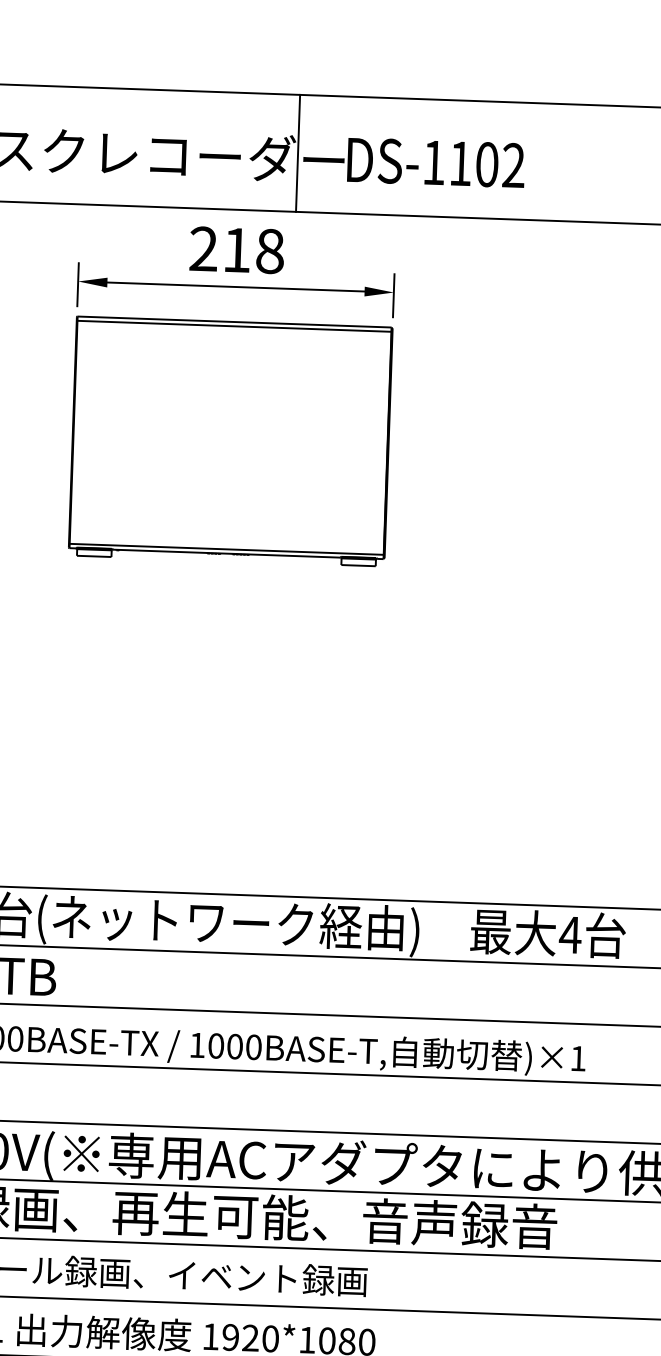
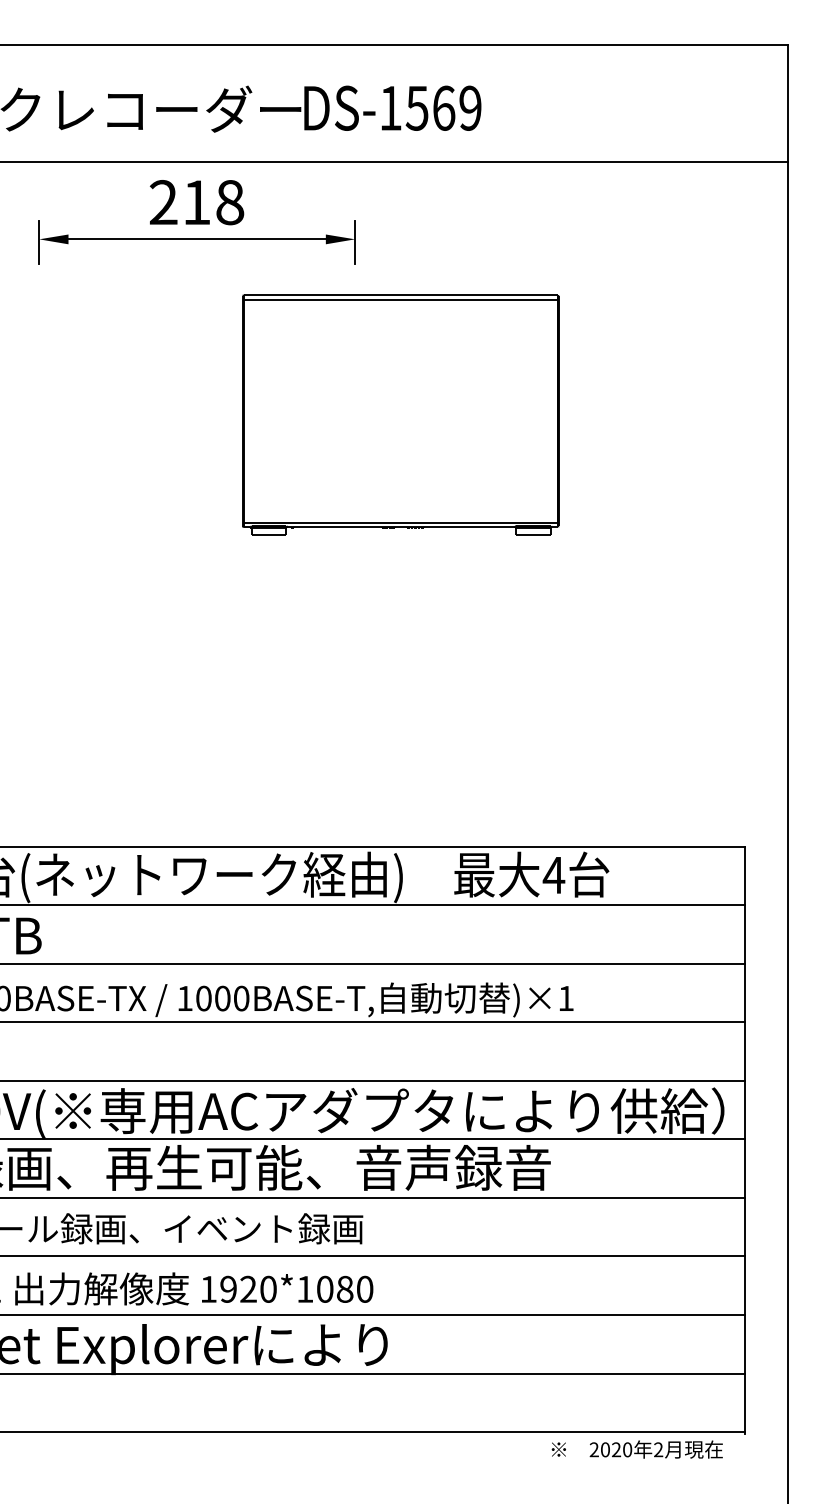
line: (298, 153) -> (254, 103), removed
text: (486, 163) -> (443, 107), DS-1102 -> DS-1569
part: (229, 441) -> (400, 414), moved

